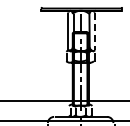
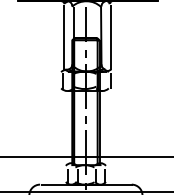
line: (95, 31) -> (111, 37), dashed -> solid

